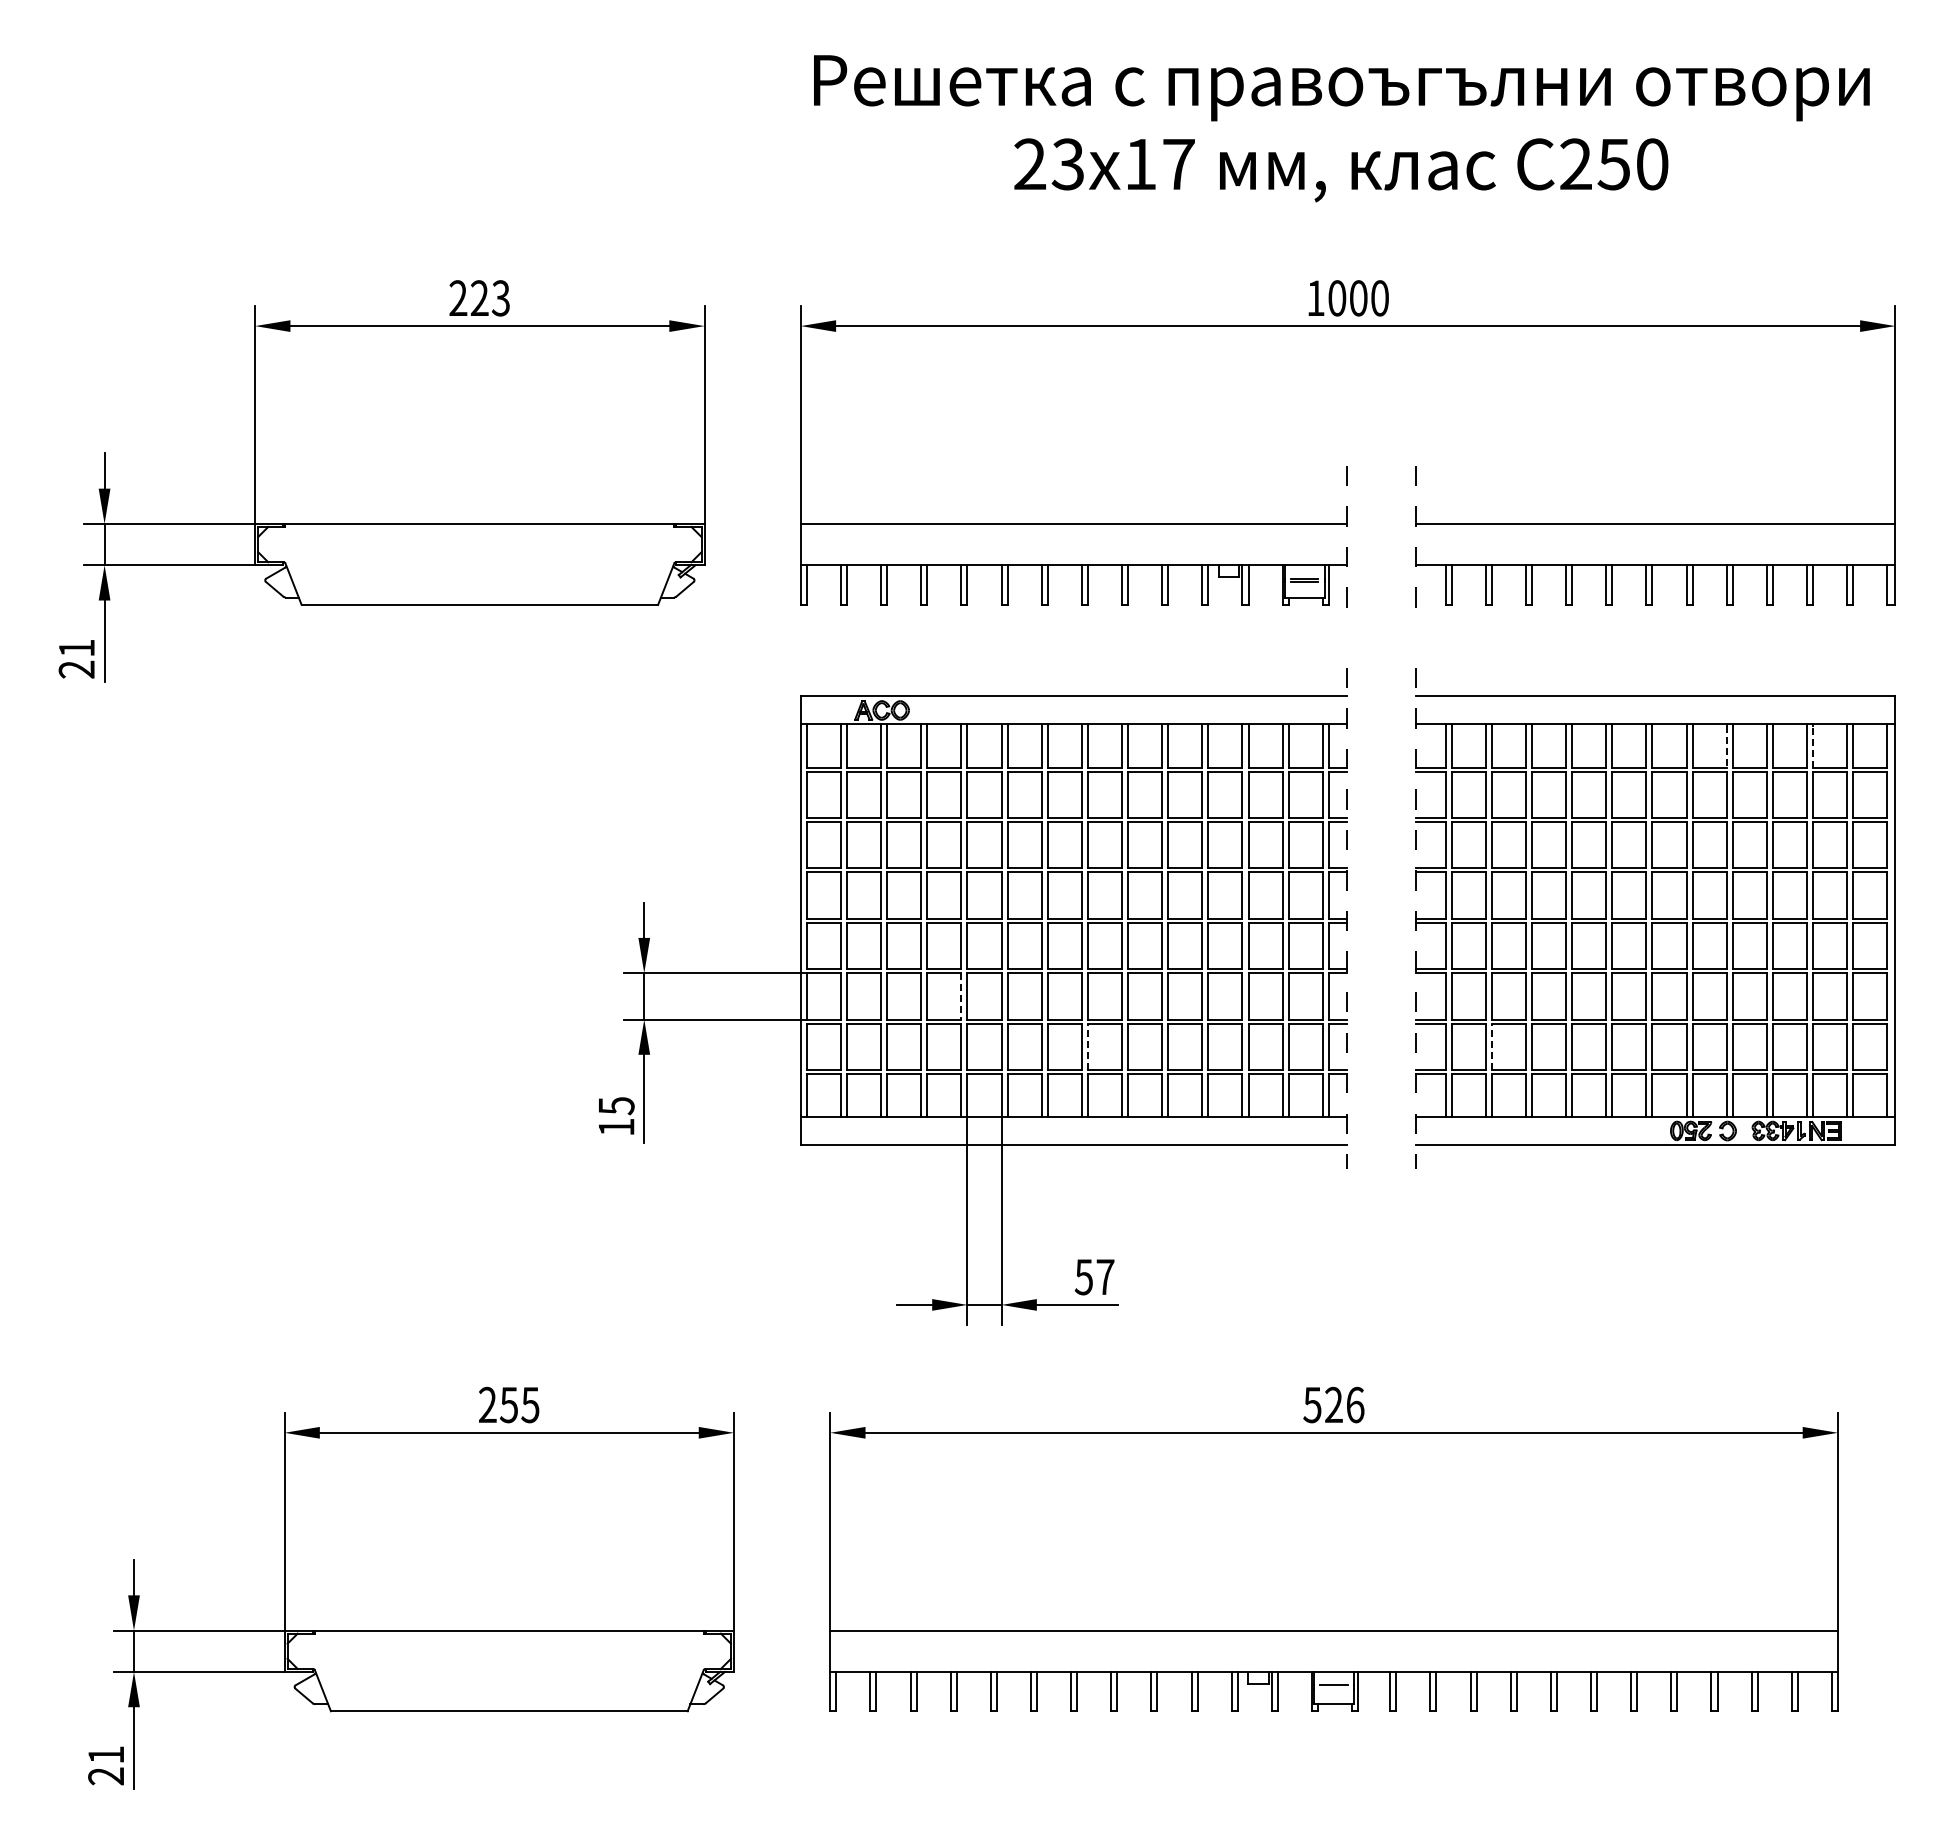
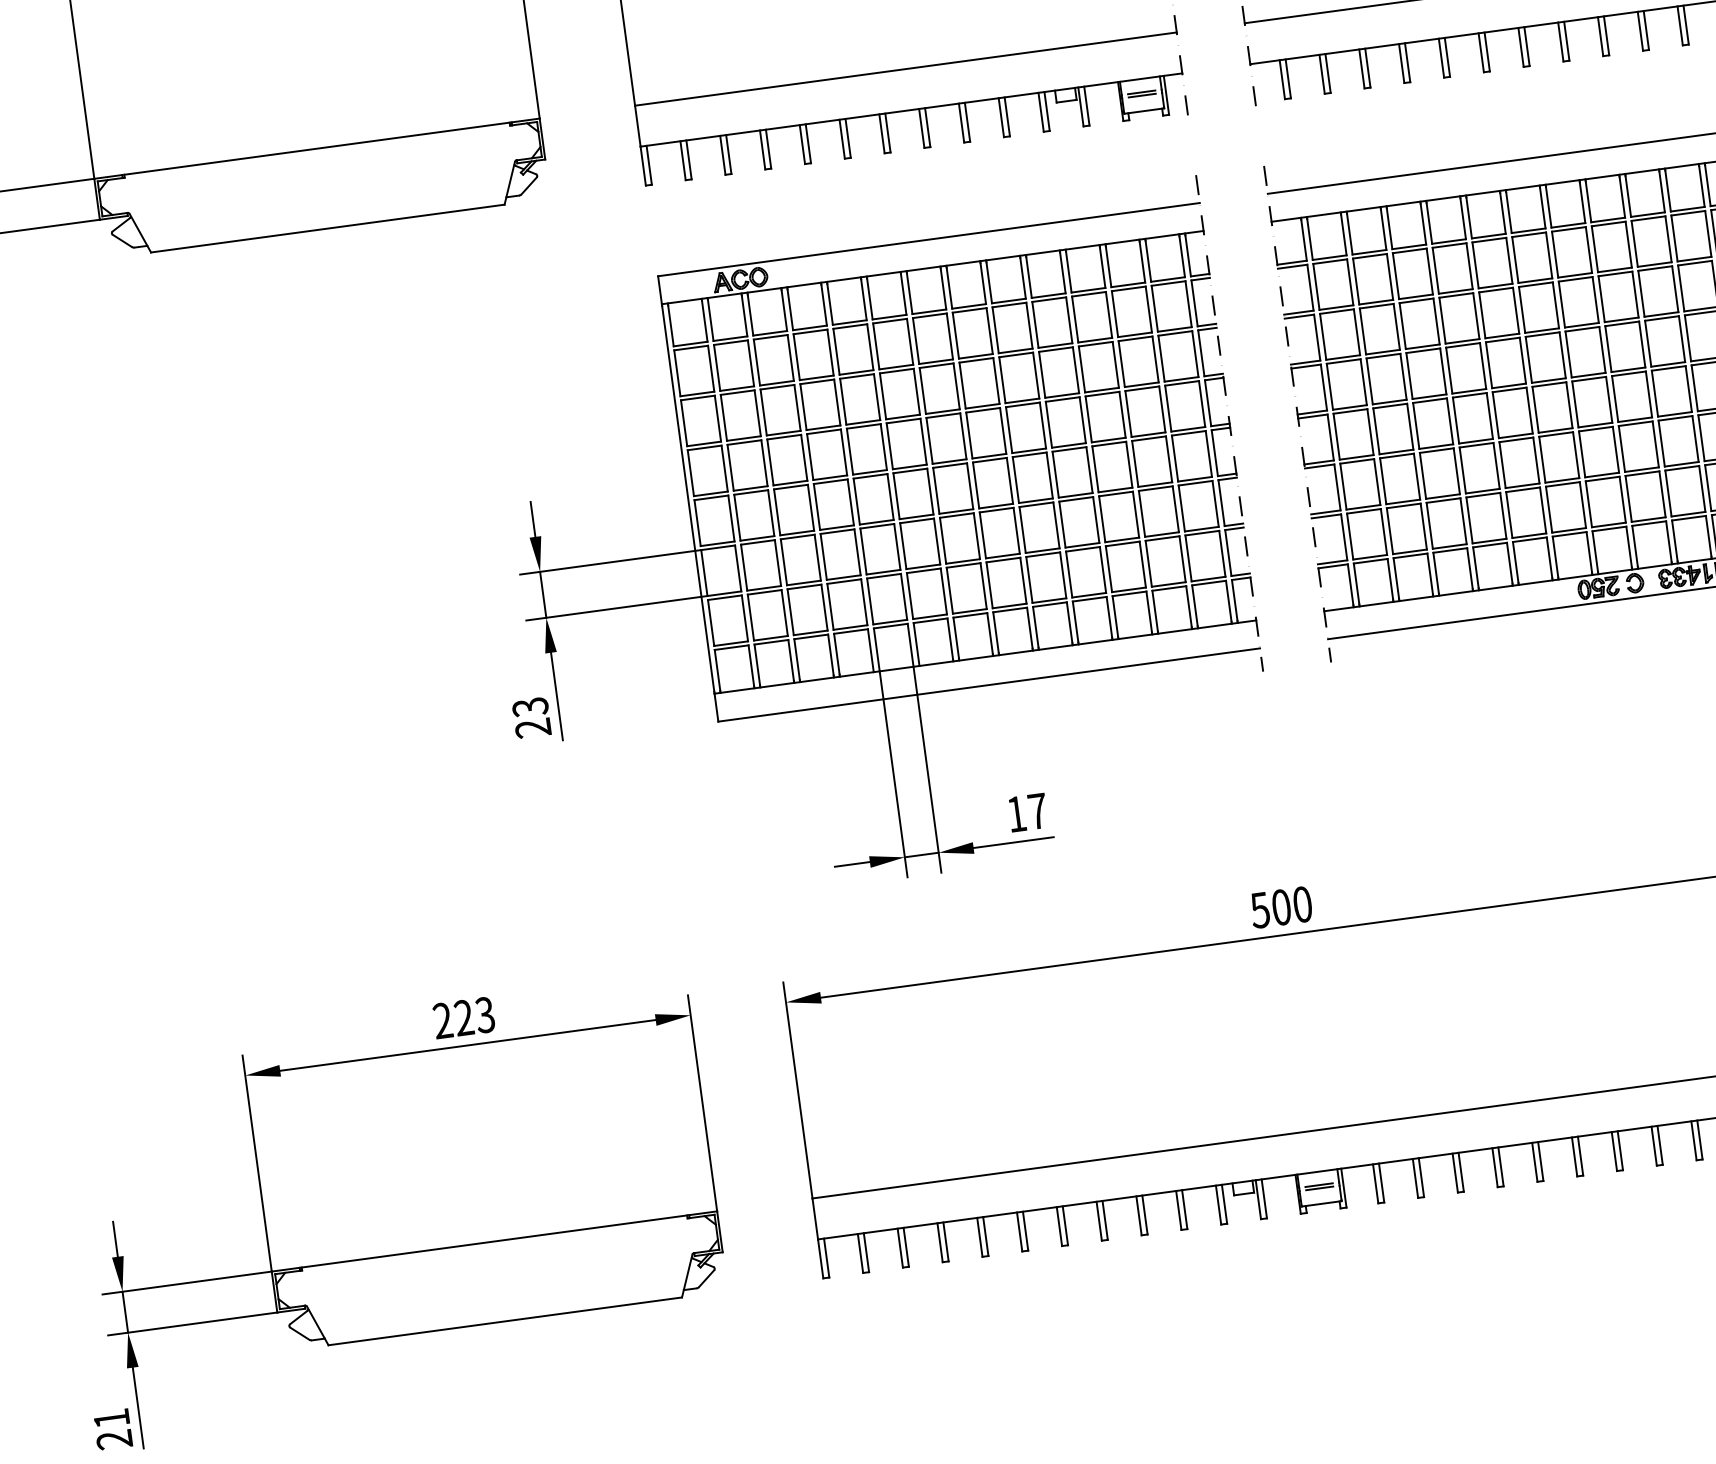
line: (1726, 746) -> (1582, 202), dashed -> solid
line: (1813, 746) -> (1668, 190), dashed -> solid
line: (961, 996) -> (857, 552), dashed -> solid
line: (1087, 1046) -> (989, 585), dashed -> solid
line: (1491, 1046) -> (1389, 531), dashed -> solid
text: (616, 1116) -> (531, 717), 15 -> 23
text: (1083, 1277) -> (1016, 814), 57 -> 17
text: (519, 1404) -> (474, 1016), 255 -> 223
text: (1344, 1404) -> (1291, 905), 526 -> 500
line: (1333, 1688) -> (1318, 1188), added

